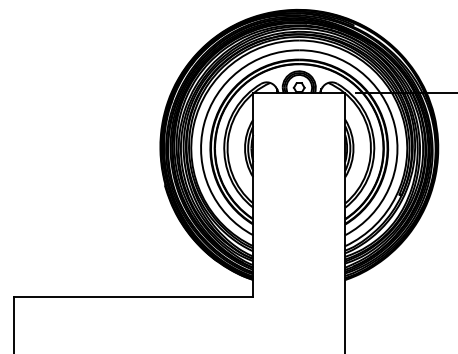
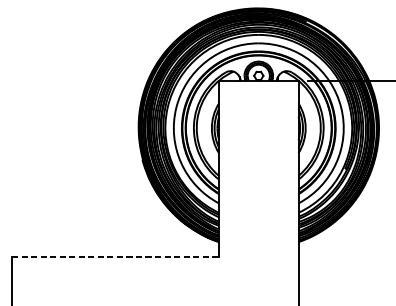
line: (133, 297) -> (115, 257), solid -> dashed

